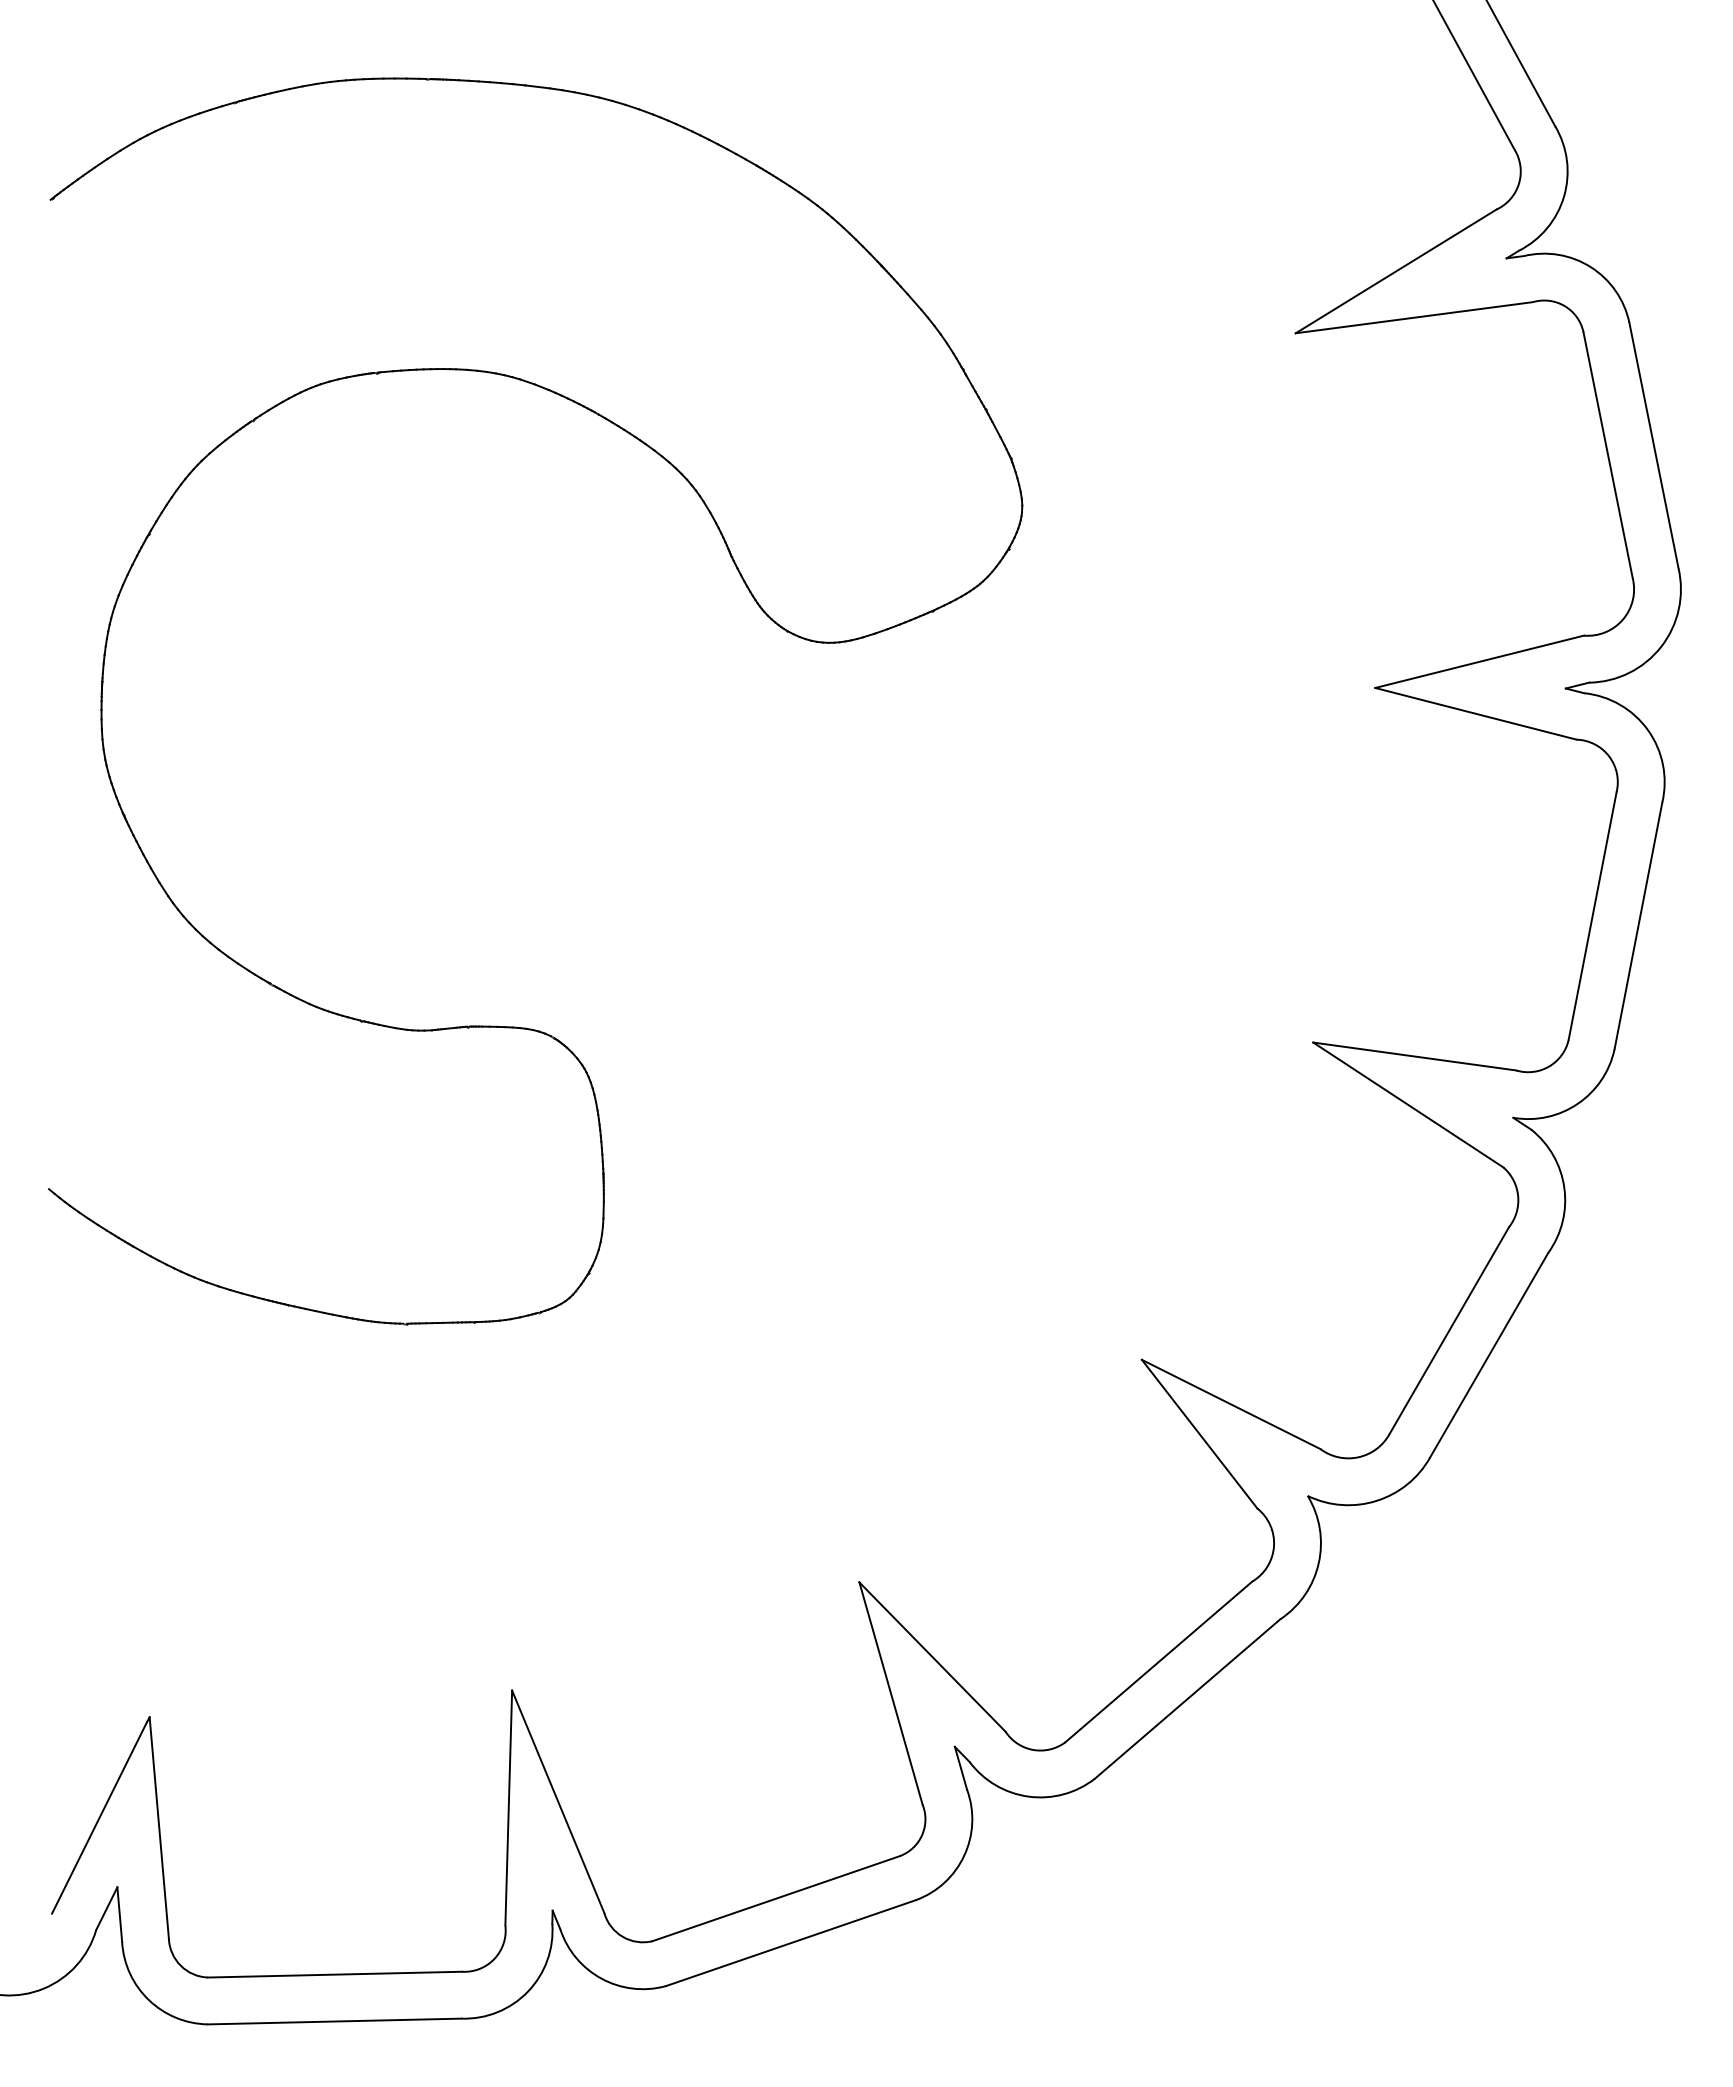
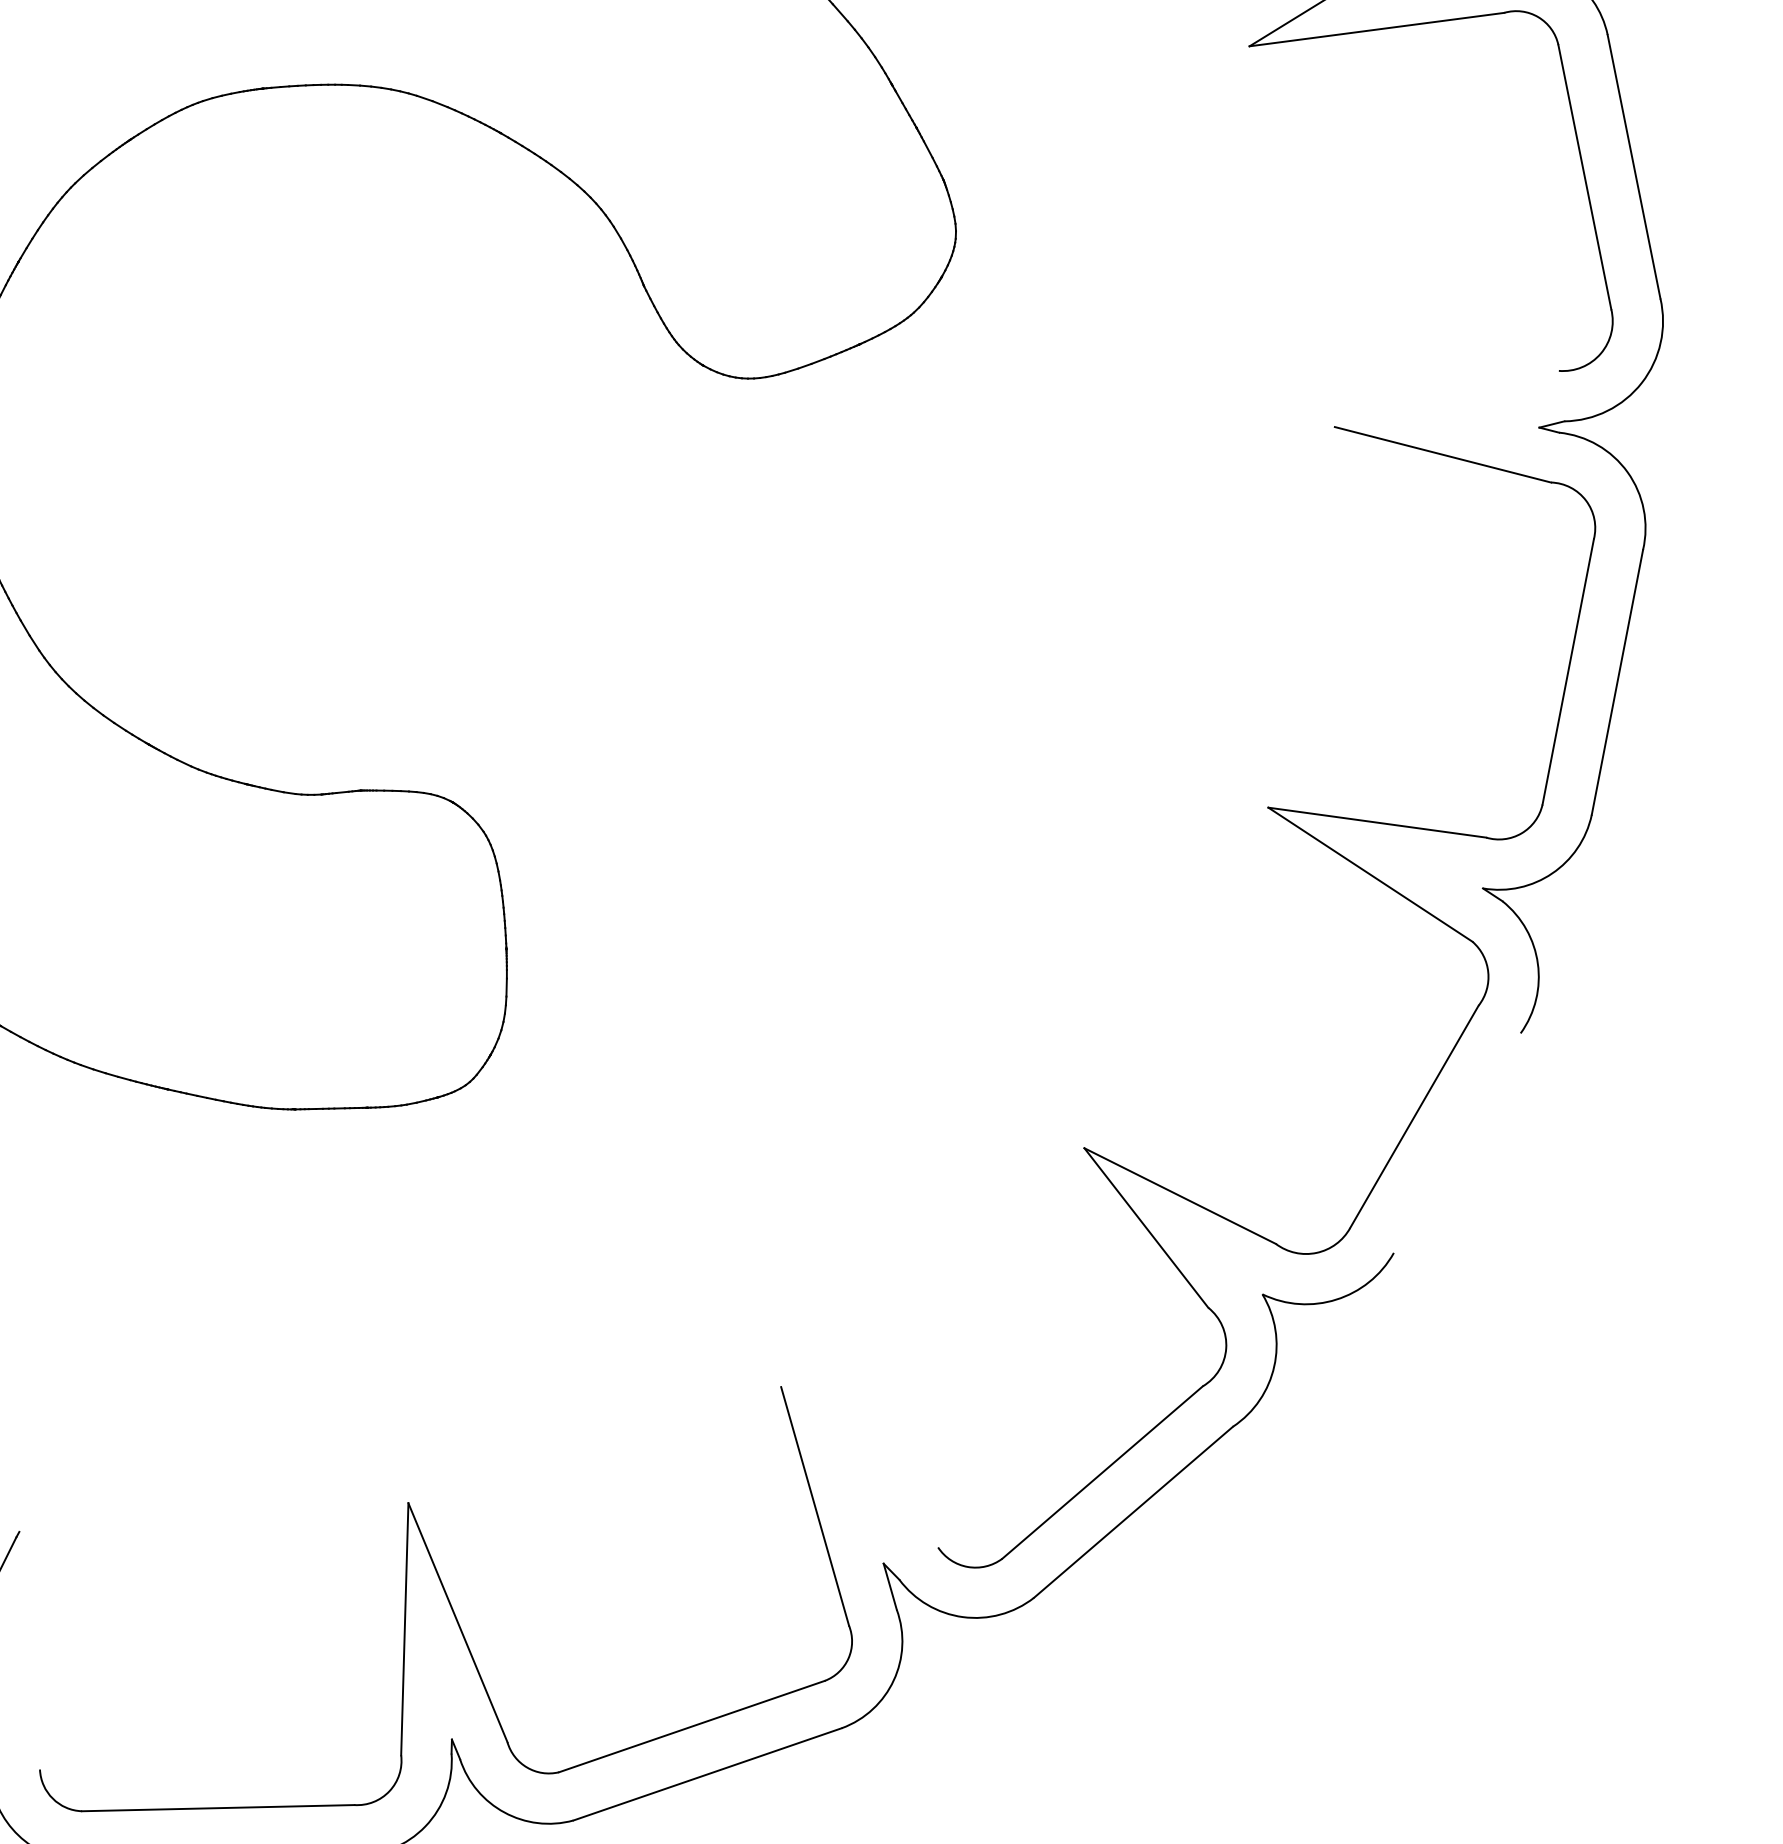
line: (1479, 661) -> (1446, 398), removed
line: (1489, 1354) -> (1457, 1142), removed
line: (932, 1656) -> (859, 1466), removed
line: (158, 1827) -> (28, 1650), removed

